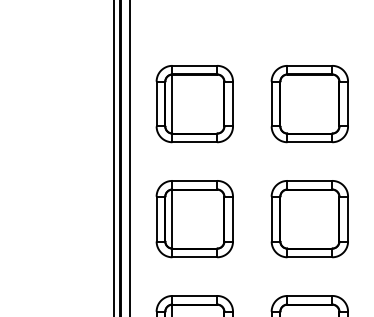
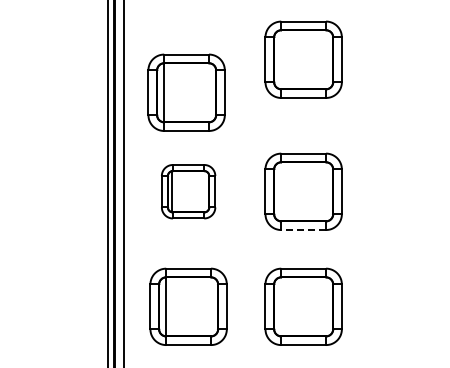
part: (194, 103) -> (186, 92), moved
part: (309, 103) -> (303, 59), moved
part: (194, 218) -> (188, 191), size x0.7
line: (309, 257) -> (303, 230), solid -> dashed

